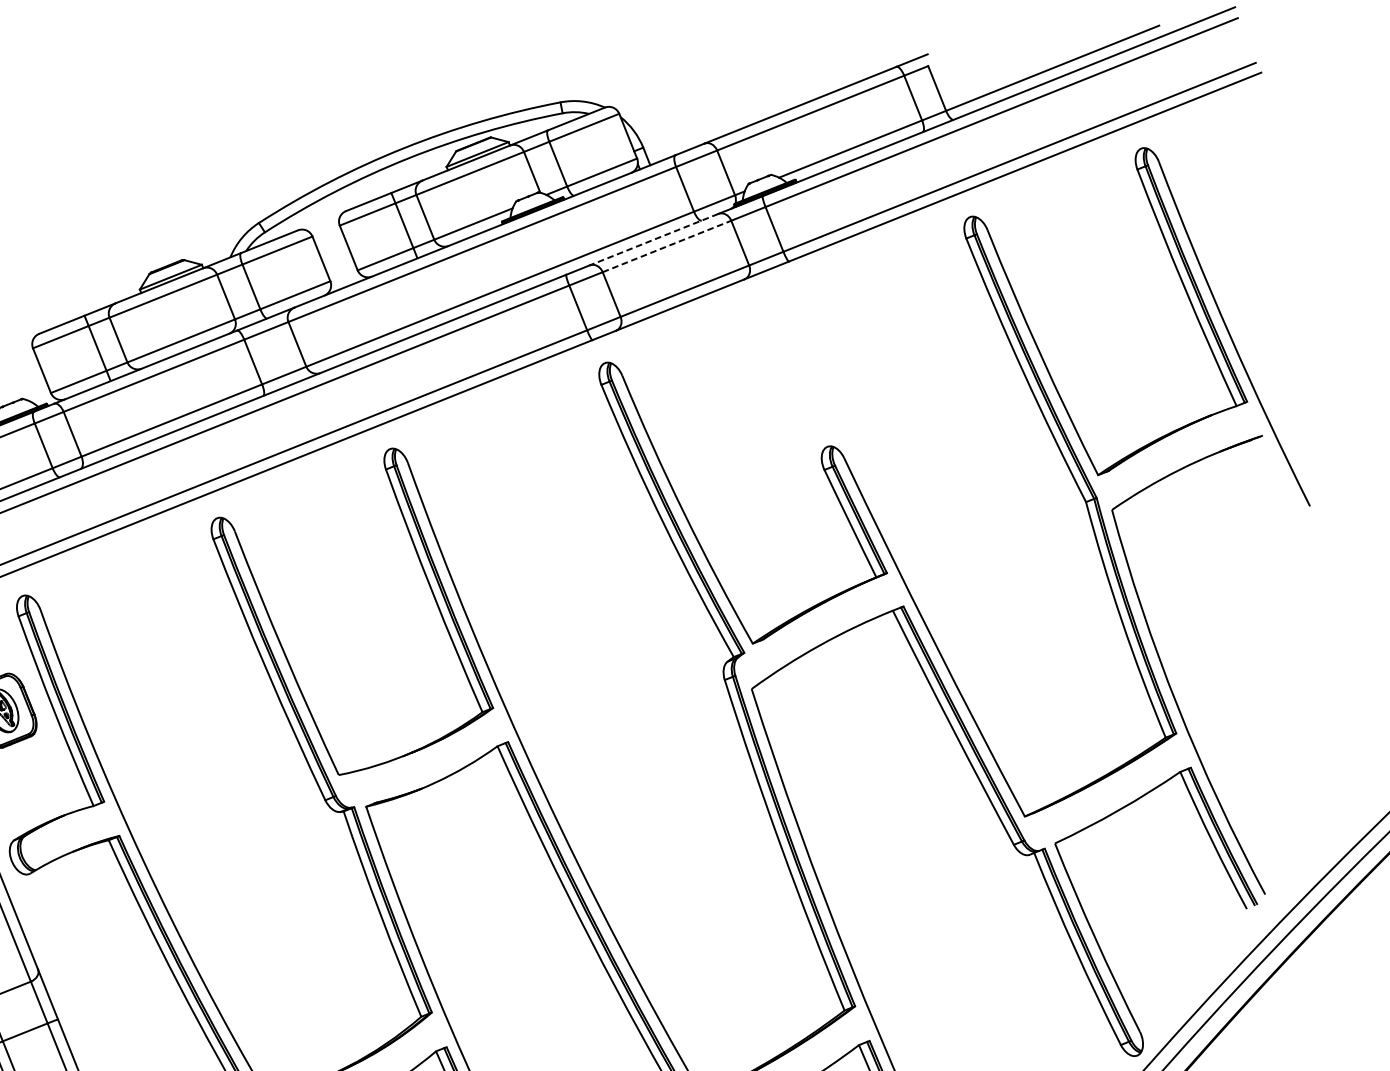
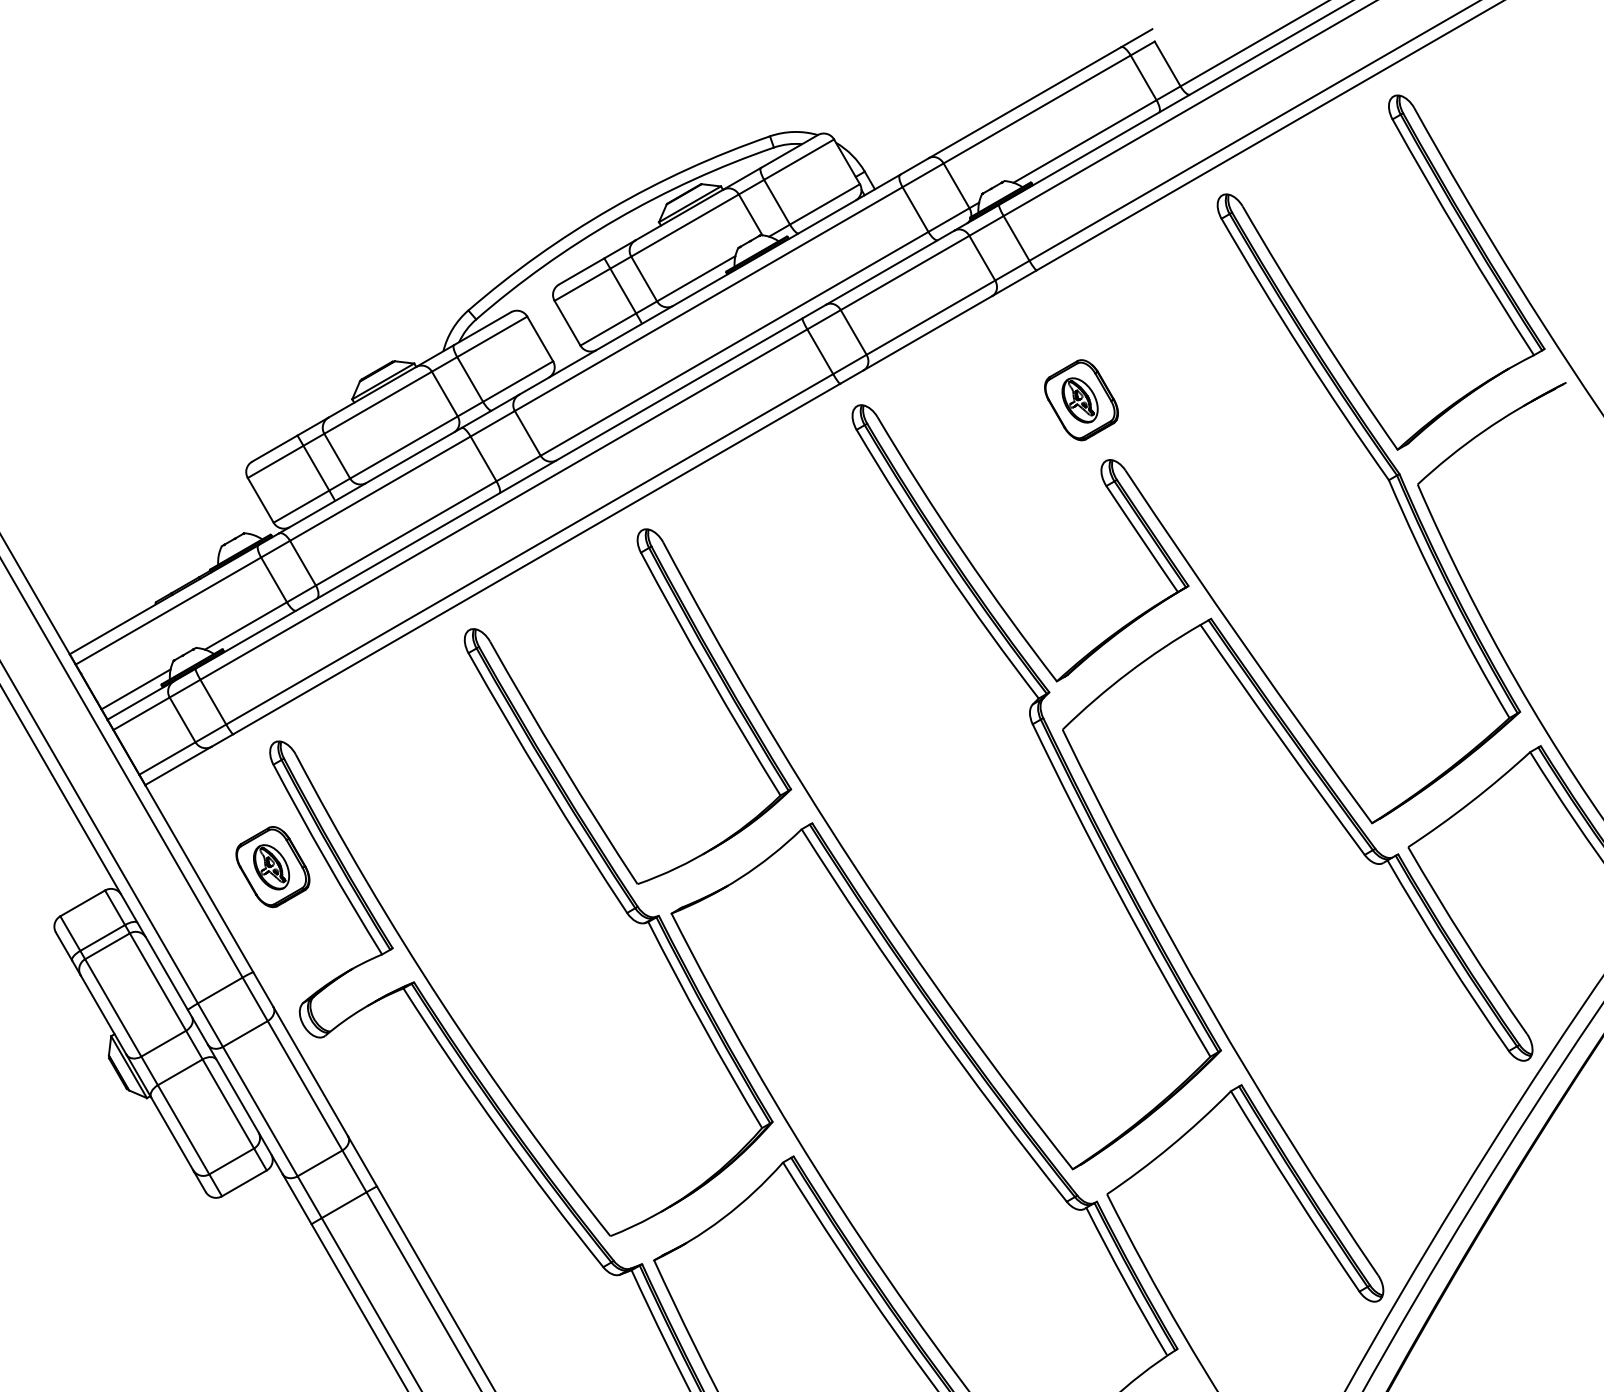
line: (653, 240) -> (889, 268), dashed -> solid
line: (667, 246) -> (905, 272), dashed -> solid
part: (812, 387) -> (1081, 400), added

